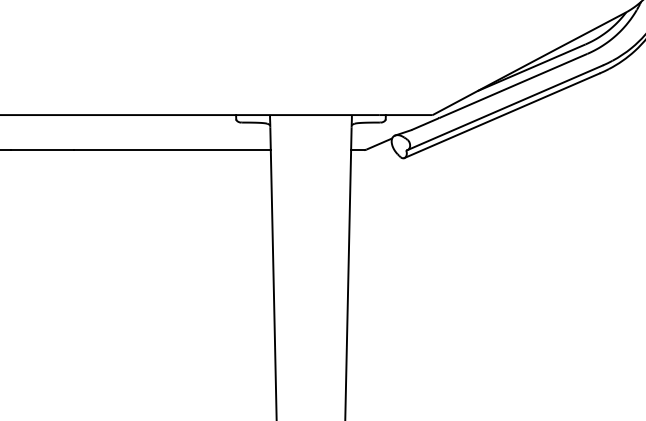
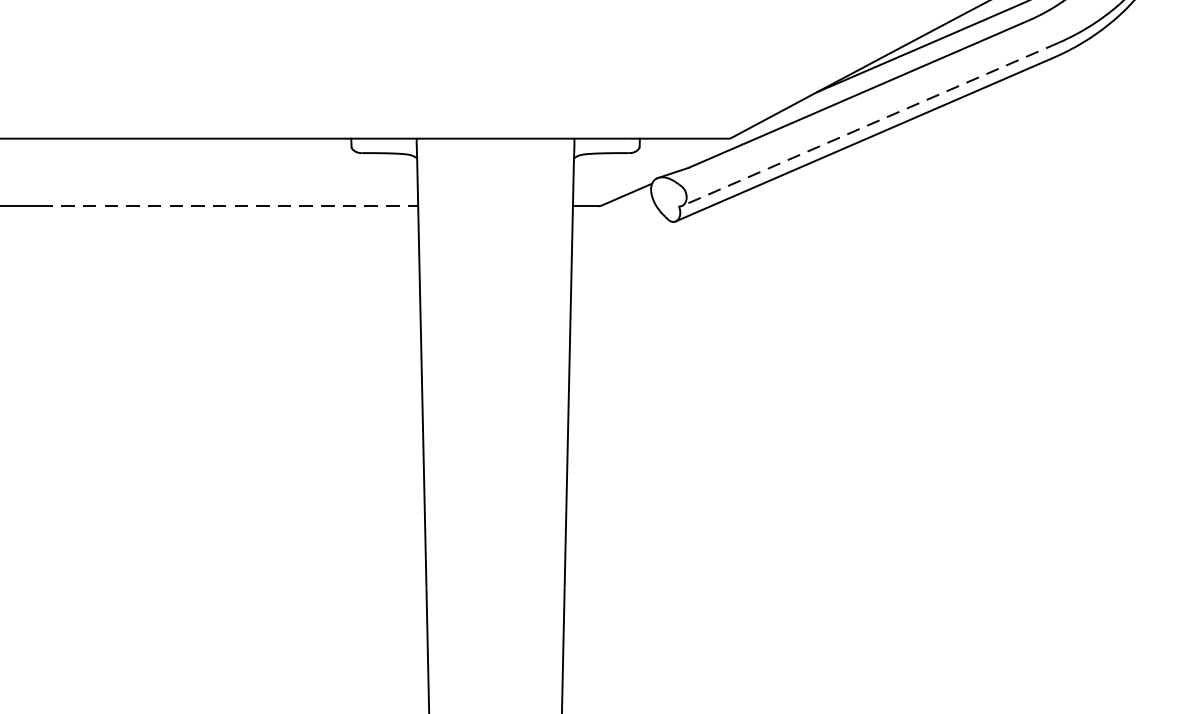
line: (504, 107) -> (868, 124), solid -> dashed
line: (173, 150) -> (230, 206), solid -> dashed

